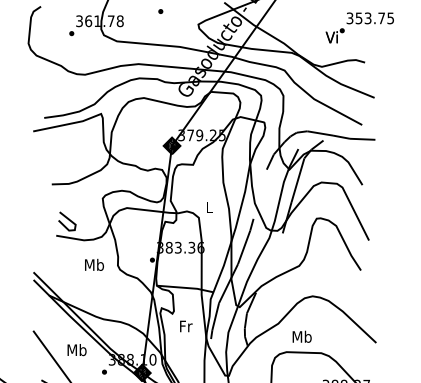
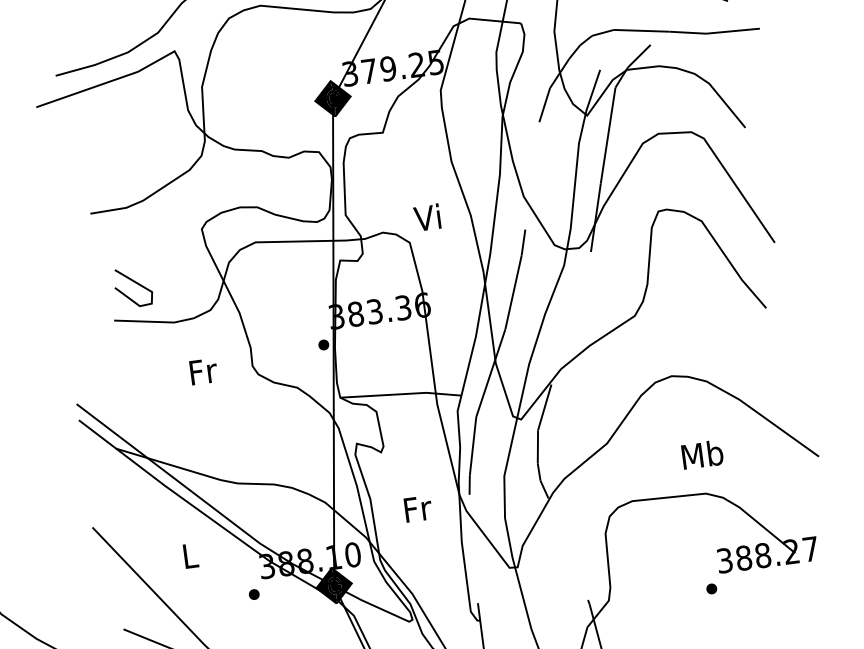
text: (208, 207) -> (427, 218), L -> Vi
text: (94, 264) -> (202, 370), Mb -> Fr
text: (186, 326) -> (418, 509), moved
text: (301, 336) -> (701, 454), moved
text: (76, 350) -> (189, 556), Mb -> L

